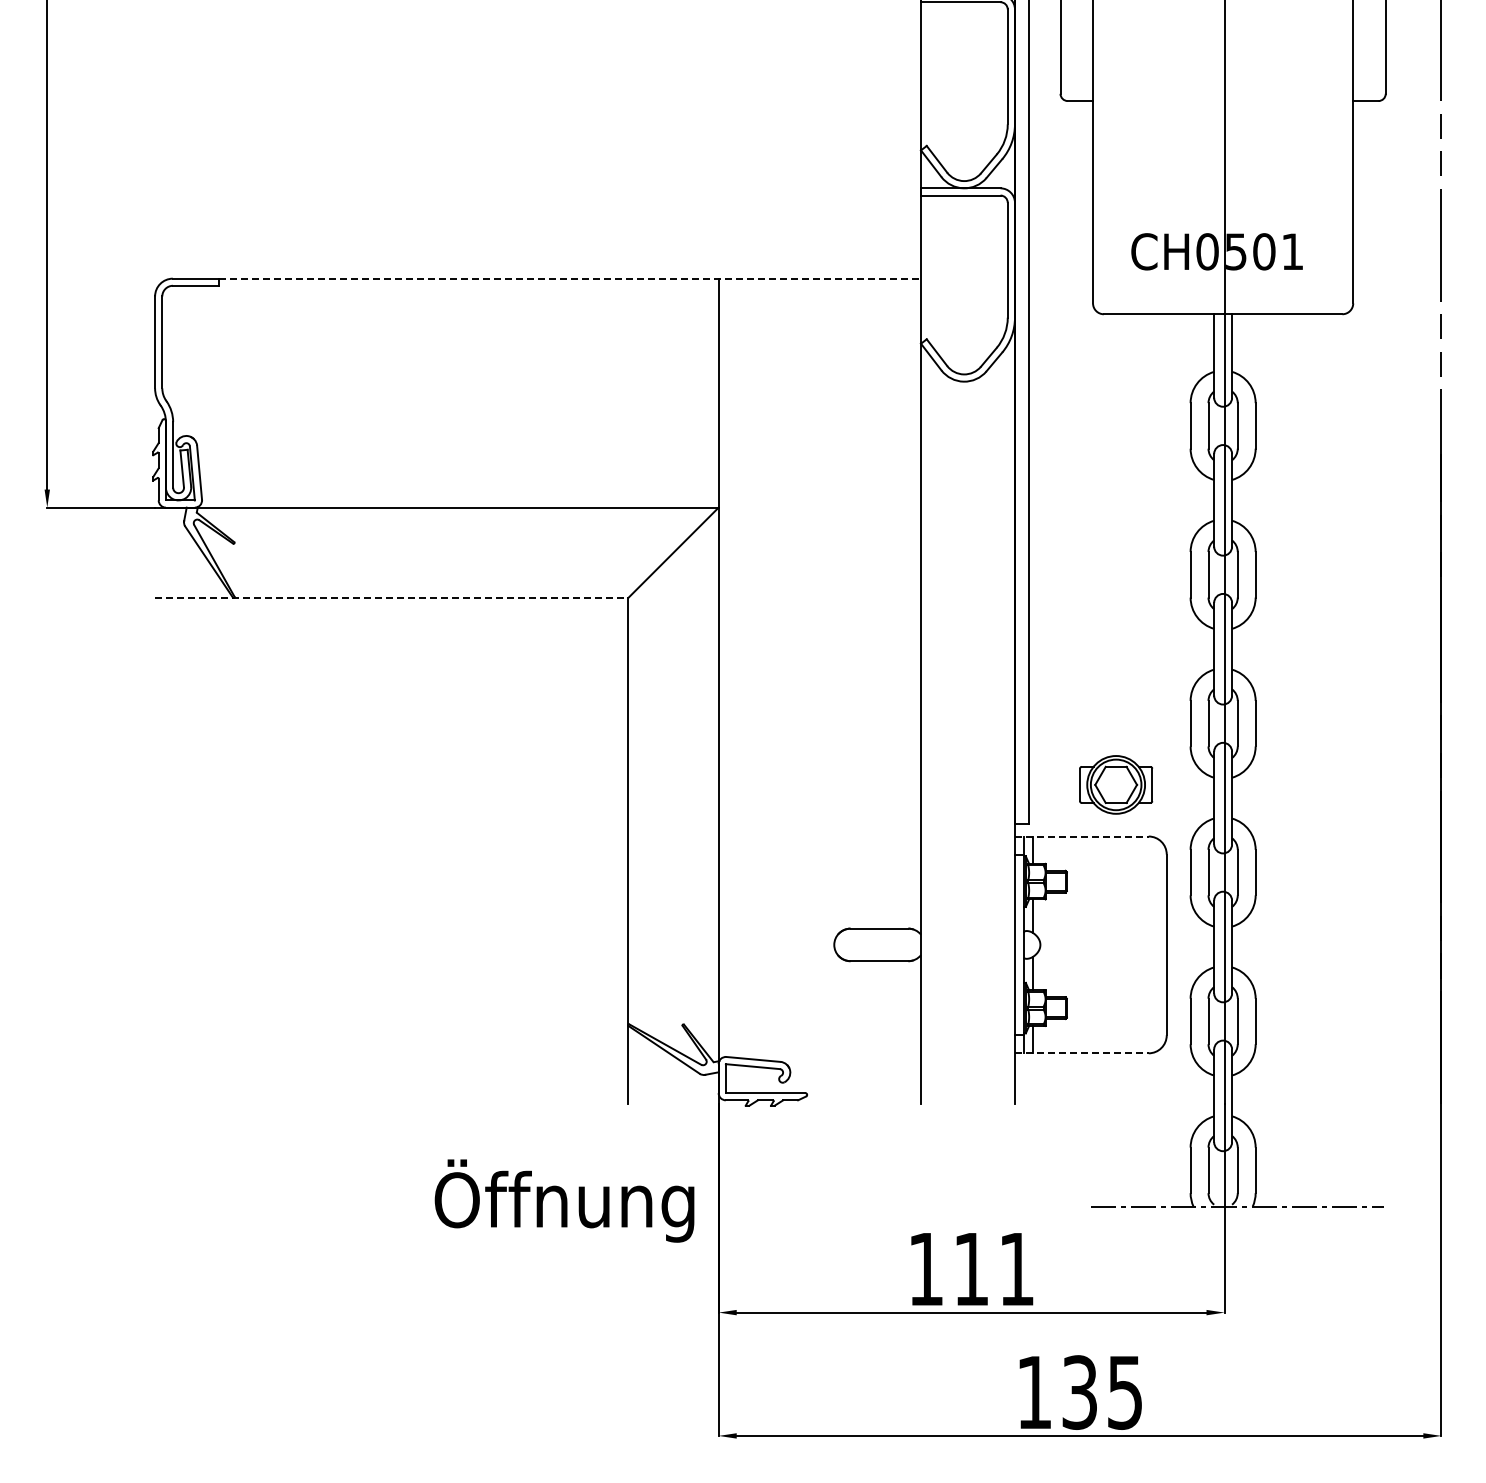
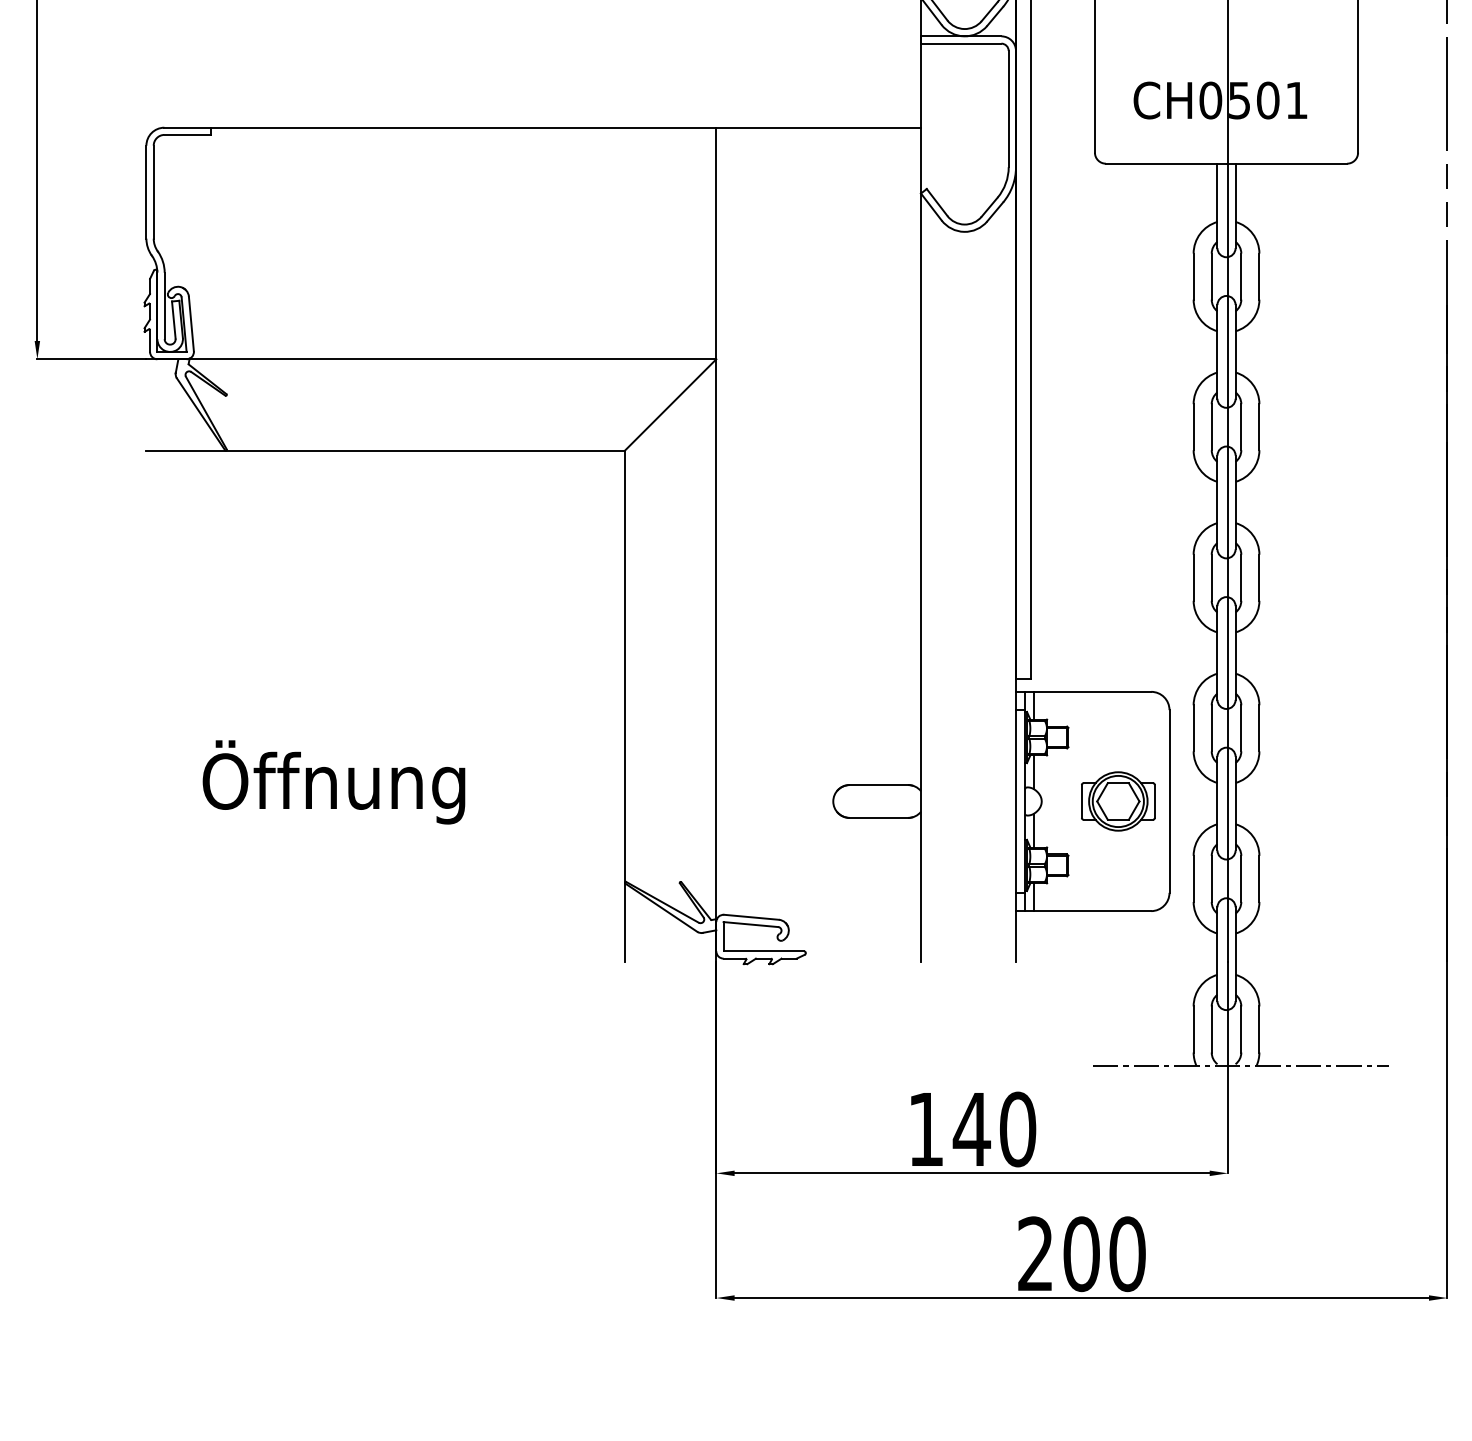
line: (570, 278) -> (566, 127), dashed -> solid
line: (391, 598) -> (385, 451), dashed -> solid
part: (1116, 784) -> (1118, 801), moved
line: (1081, 836) -> (1083, 691), dashed -> solid
line: (1081, 1053) -> (1083, 911), dashed -> solid
text: (564, 1200) -> (333, 781), moved
text: (993, 1268) -> (994, 1128), 111 -> 140
text: (1080, 1392) -> (1082, 1254), 135 -> 200

